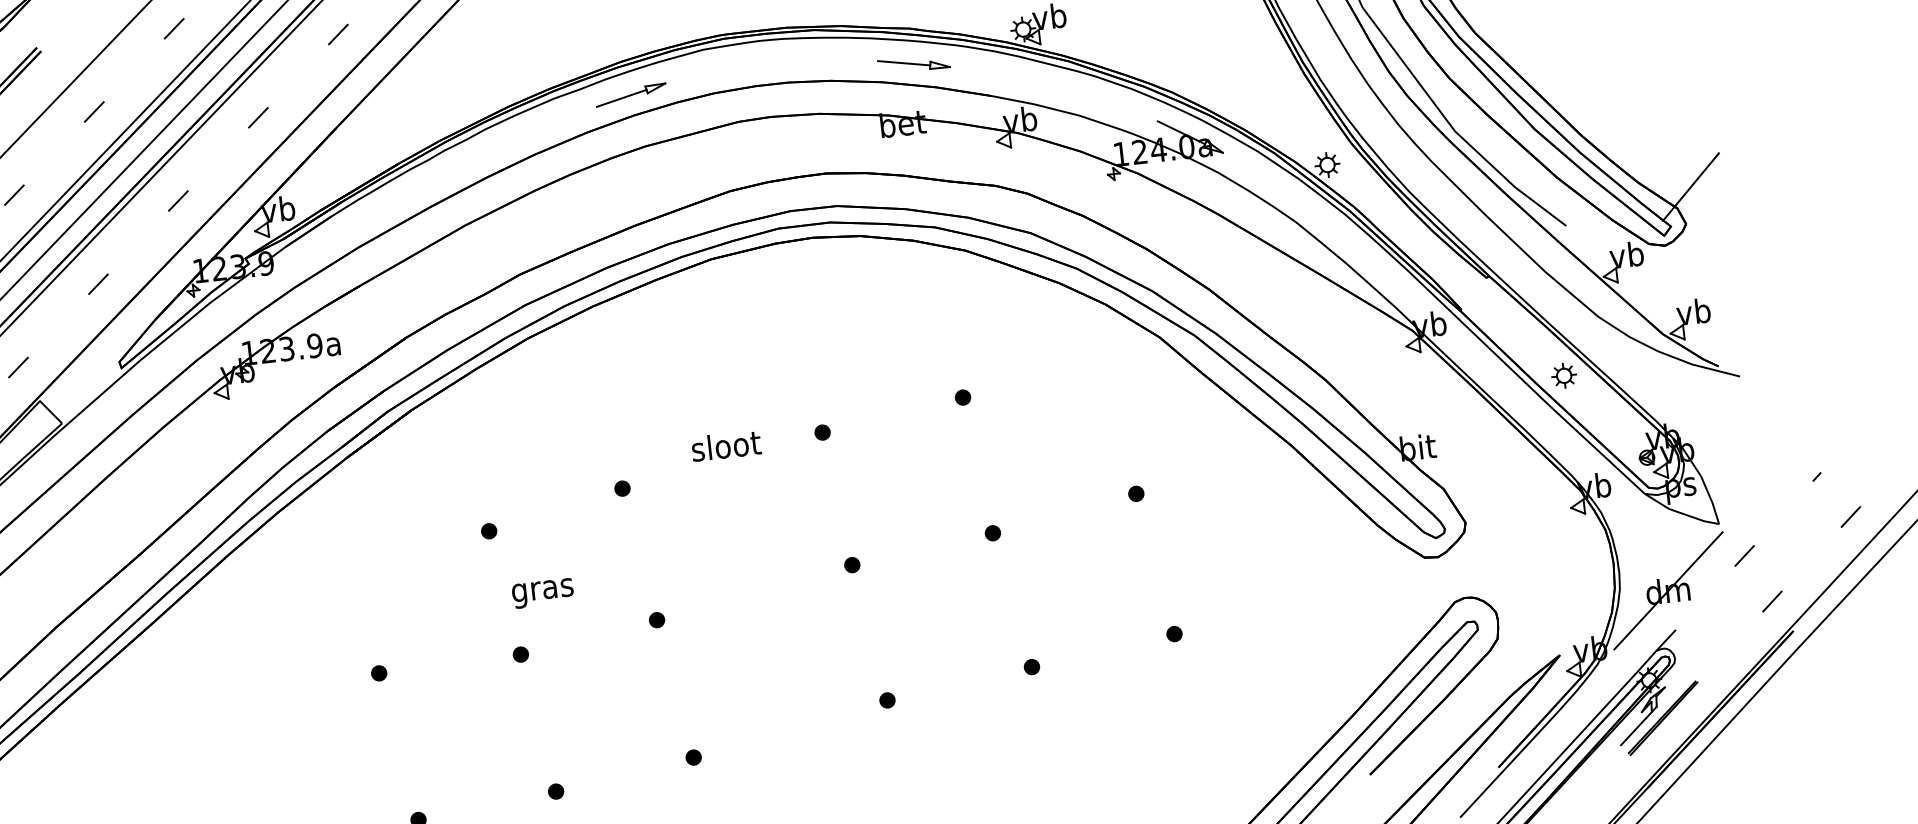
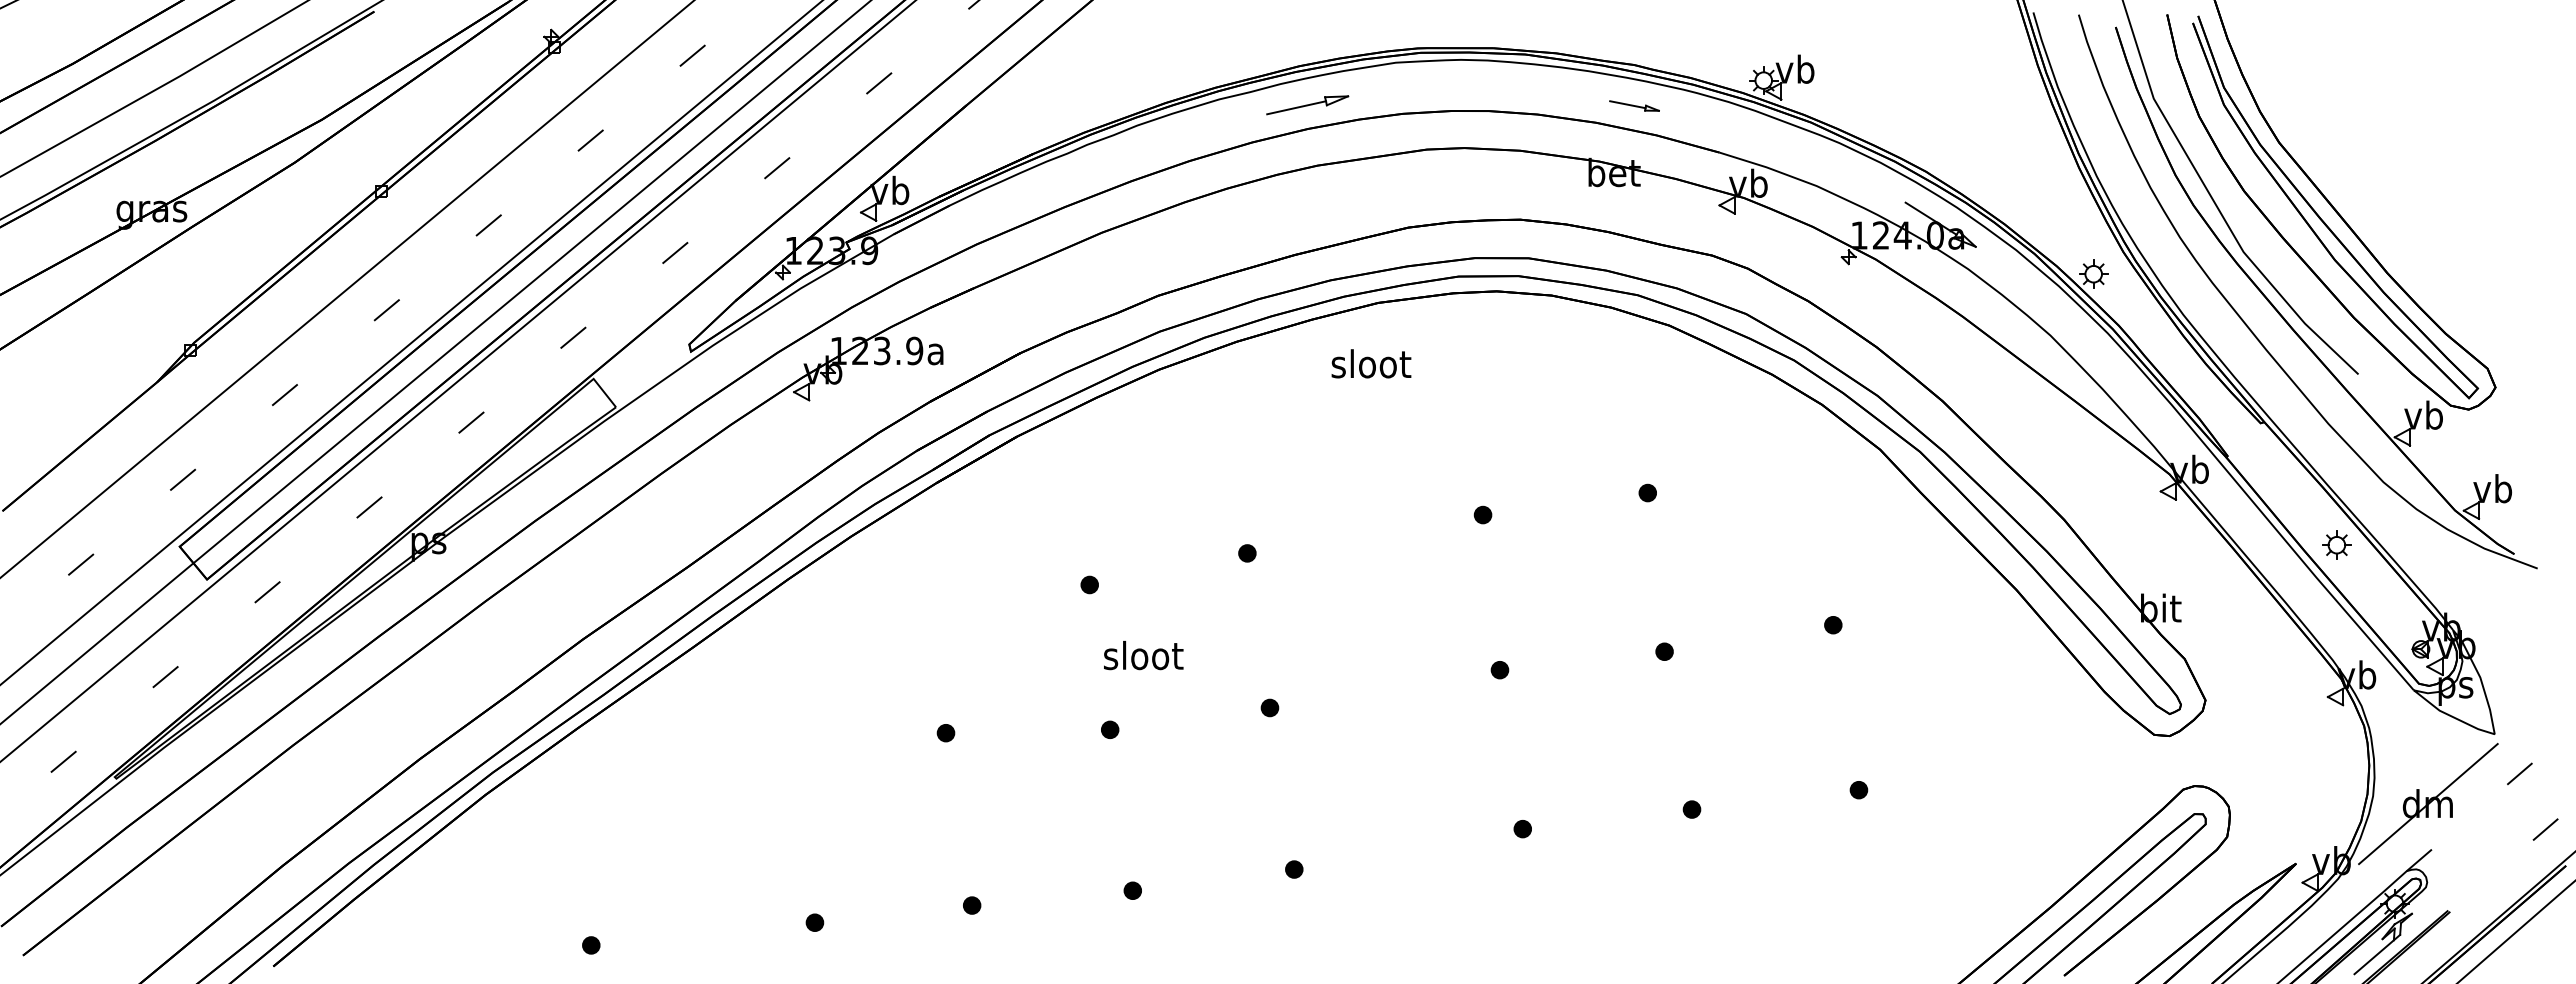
part: (913, 63) -> (1634, 105), size x0.6
line: (1690, 186) -> (2505, 345), removed
text: (726, 445) -> (1371, 363), moved
text: (542, 589) -> (1143, 658), gras -> sloot

